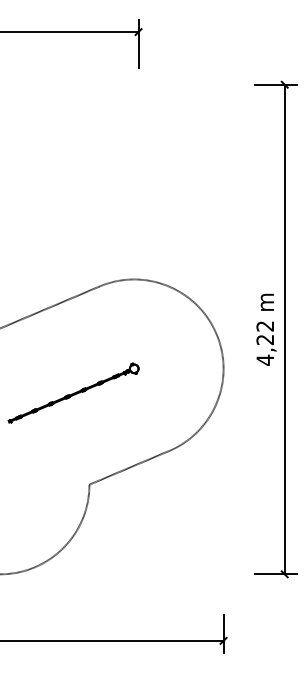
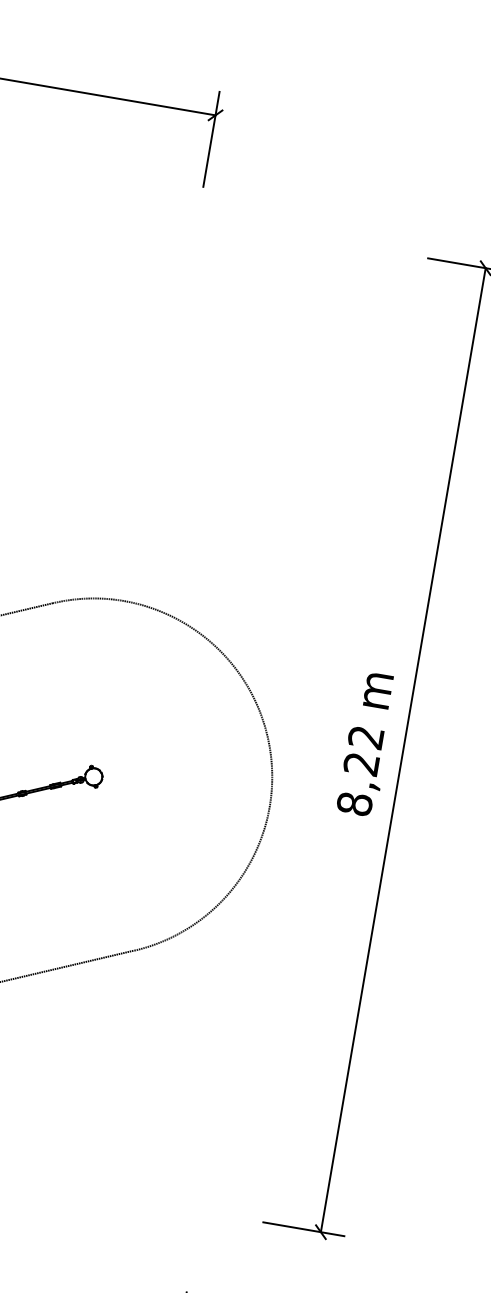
text: (265, 359) -> (355, 802), 4,22 -> 8,22

